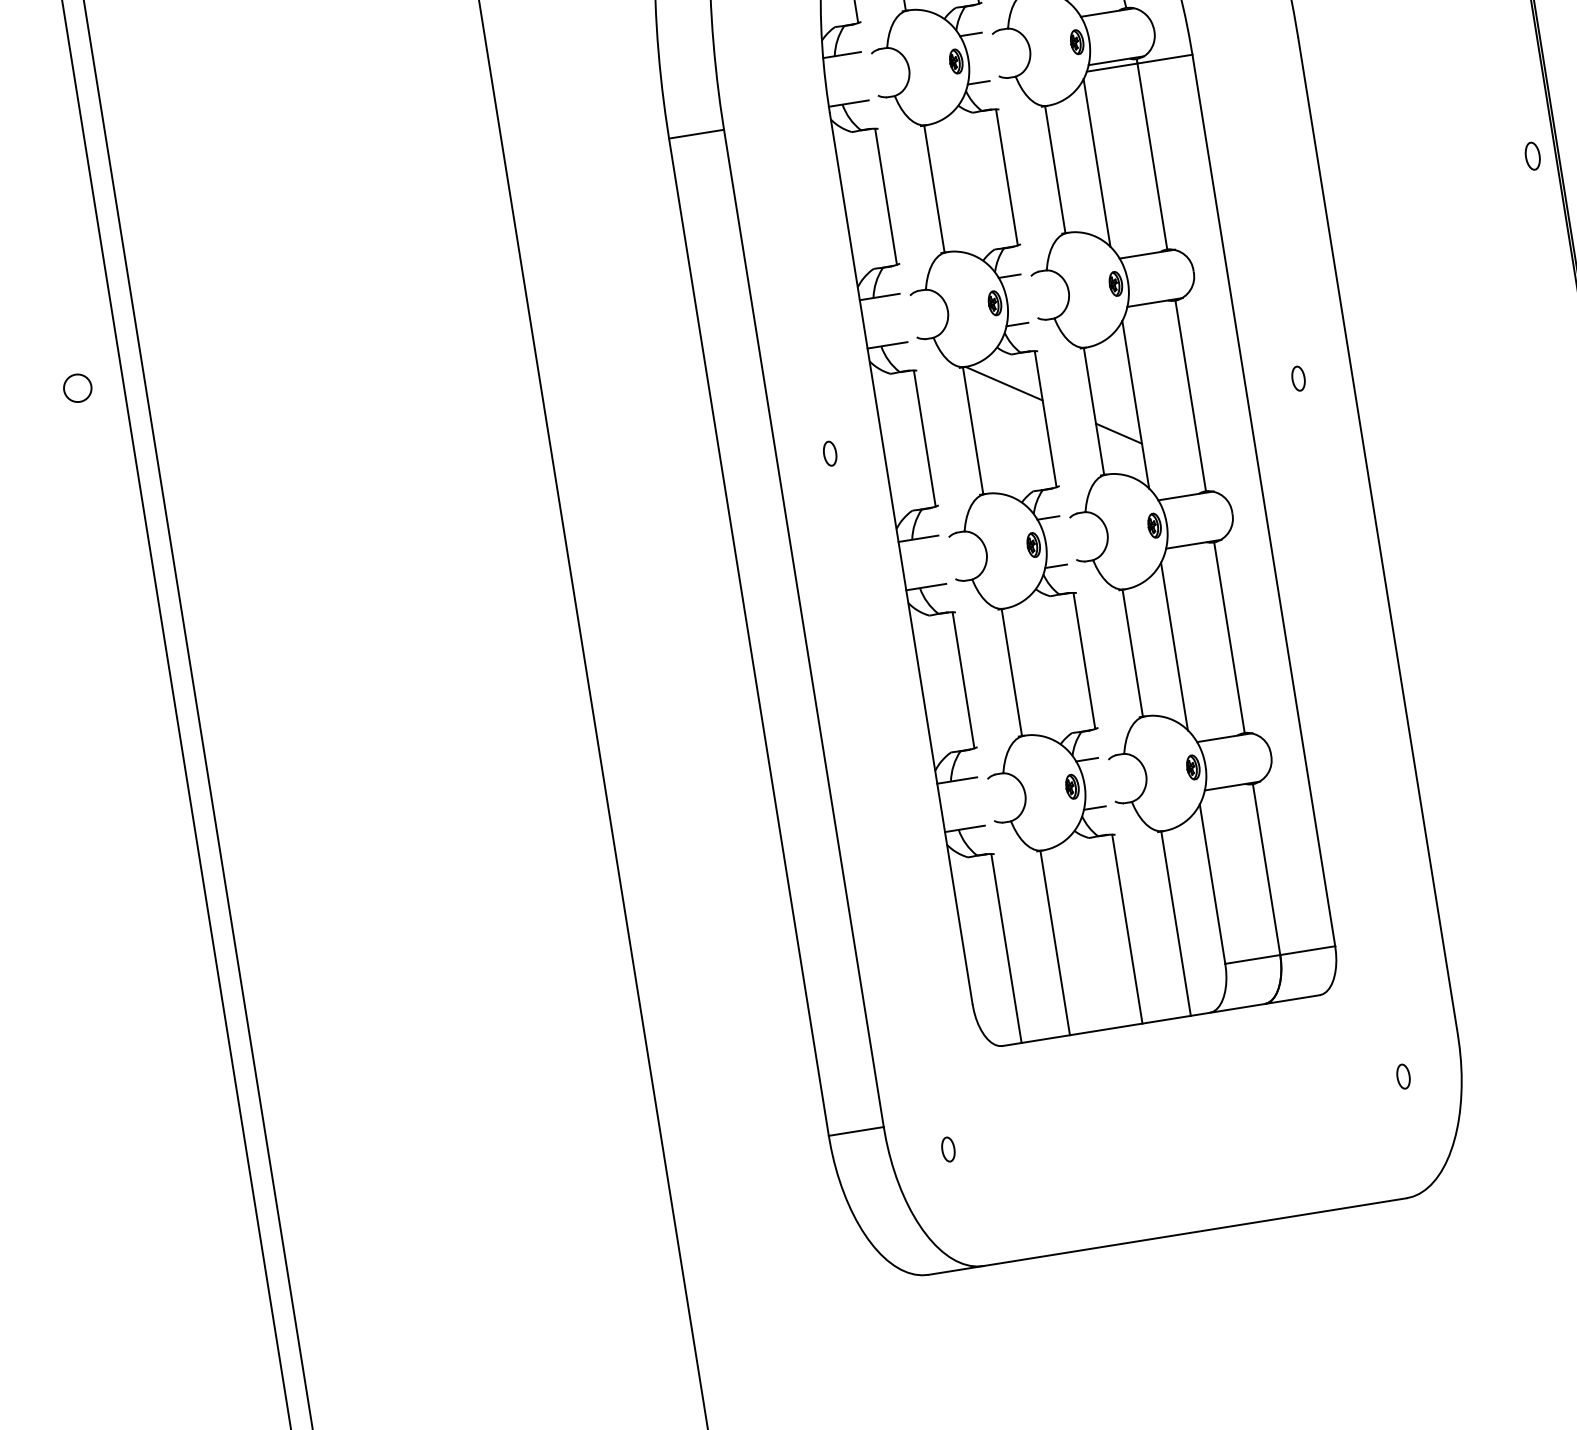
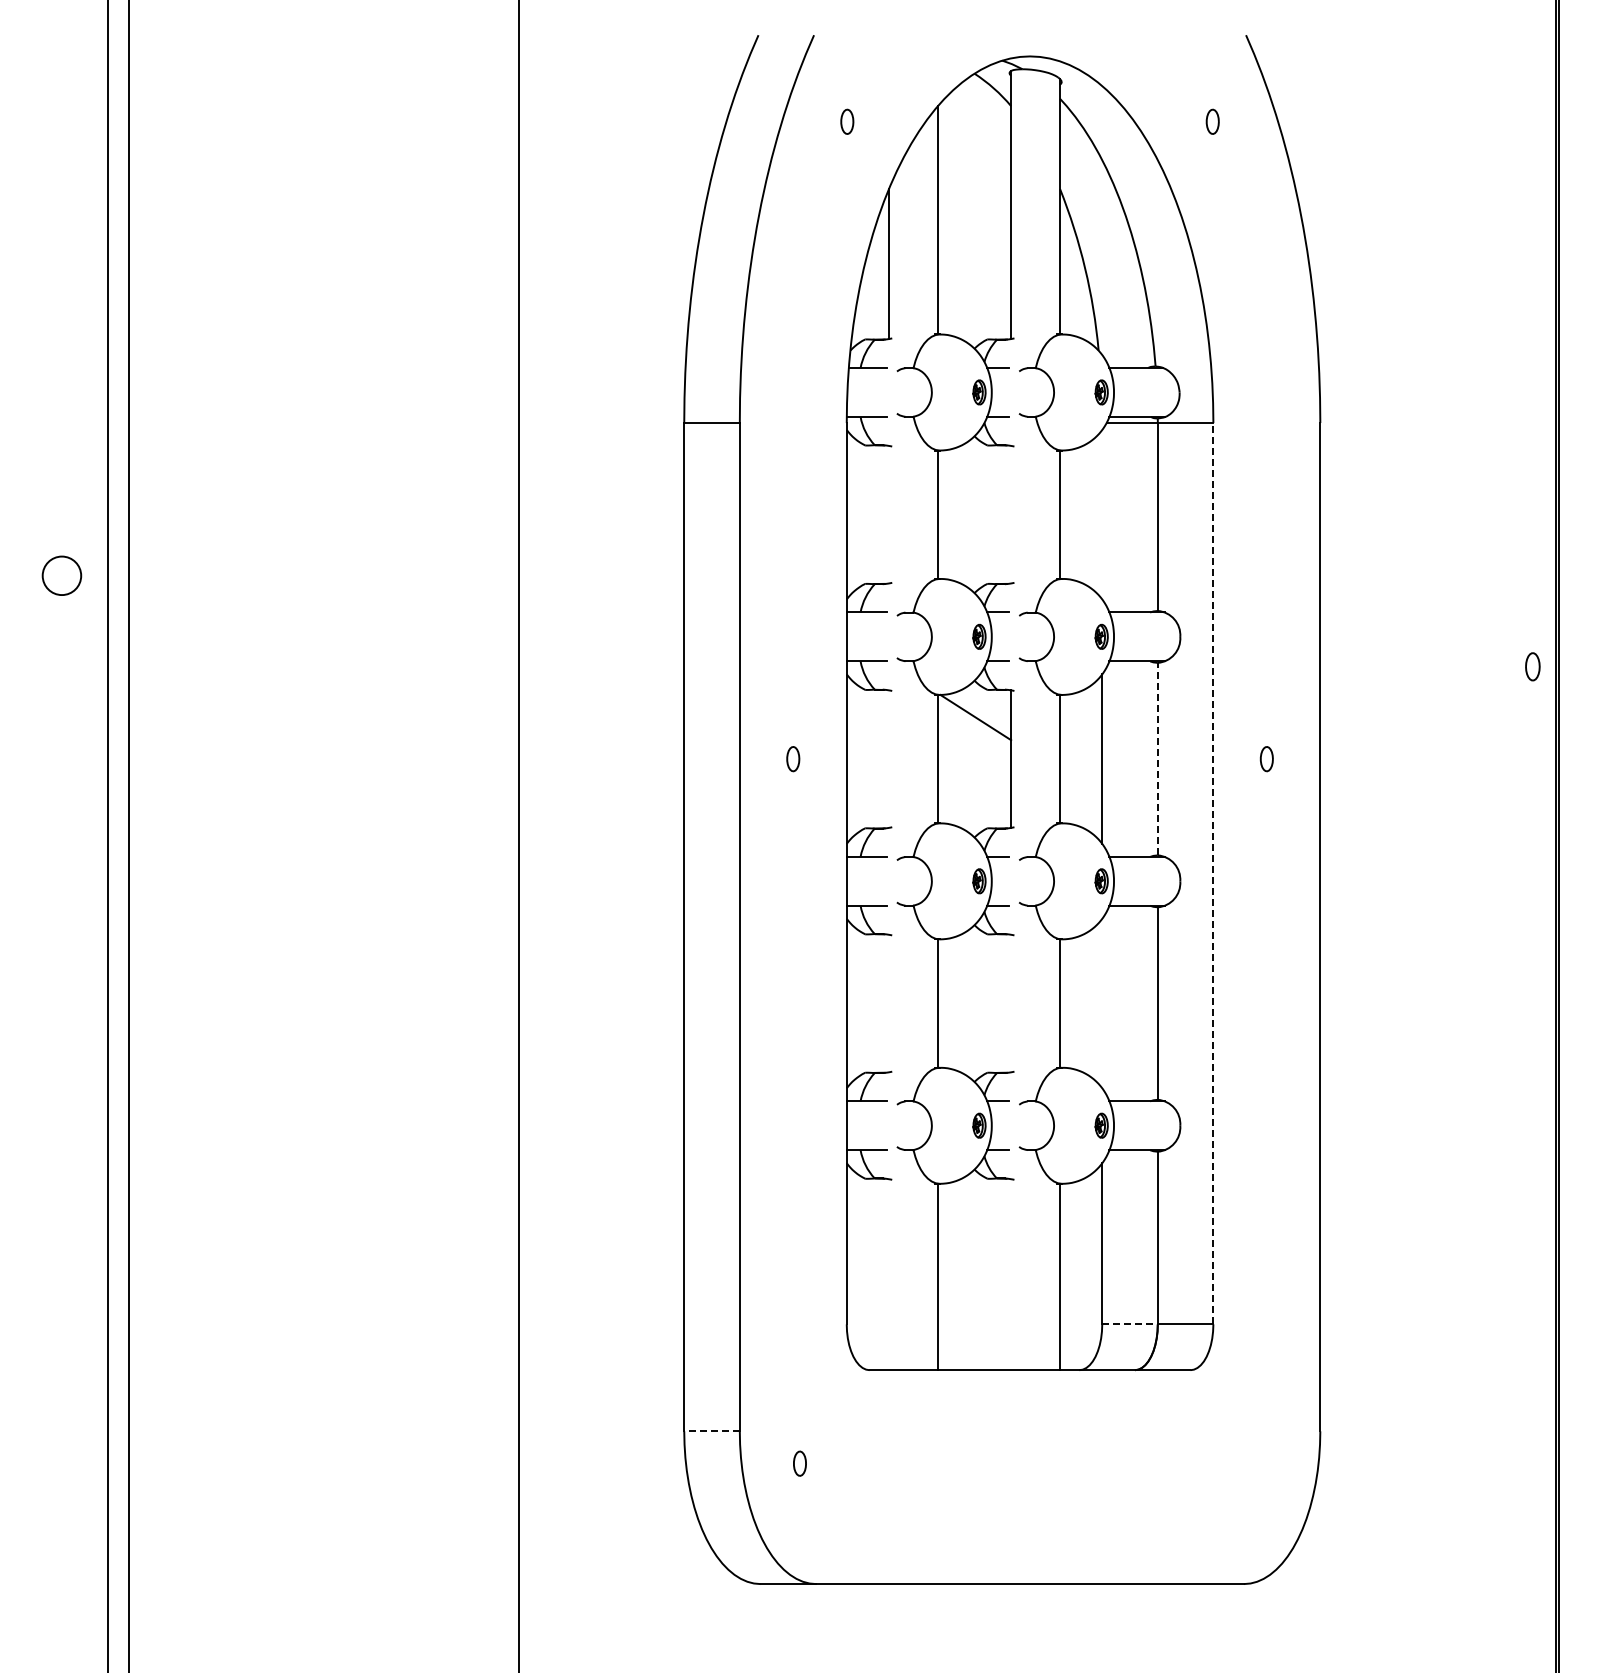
part: (1532, 155) -> (1532, 666), moved
line: (1097, 162) -> (1102, 514), removed
line: (1007, 177) -> (1011, 514), removed
line: (885, 196) -> (888, 514), removed
circle: (77, 388) -> (61, 575), size x1.4
line: (1190, 395) -> (1157, 758), solid -> dashed
line: (1119, 433) -> (1081, 784), removed
line: (924, 438) -> (888, 758), removed
line: (1263, 500) -> (1213, 873), solid -> dashed
line: (1174, 646) -> (1102, 1003), removed
line: (1084, 660) -> (1011, 1003), removed
line: (963, 680) -> (888, 1003), removed
line: (1127, 928) -> (1011, 1274), removed
line: (1005, 948) -> (888, 1274), removed
line: (1253, 959) -> (1130, 1324), solid -> dashed
part: (1403, 1076) -> (1260, 1463), removed
line: (856, 1131) -> (712, 1431), solid -> dashed

